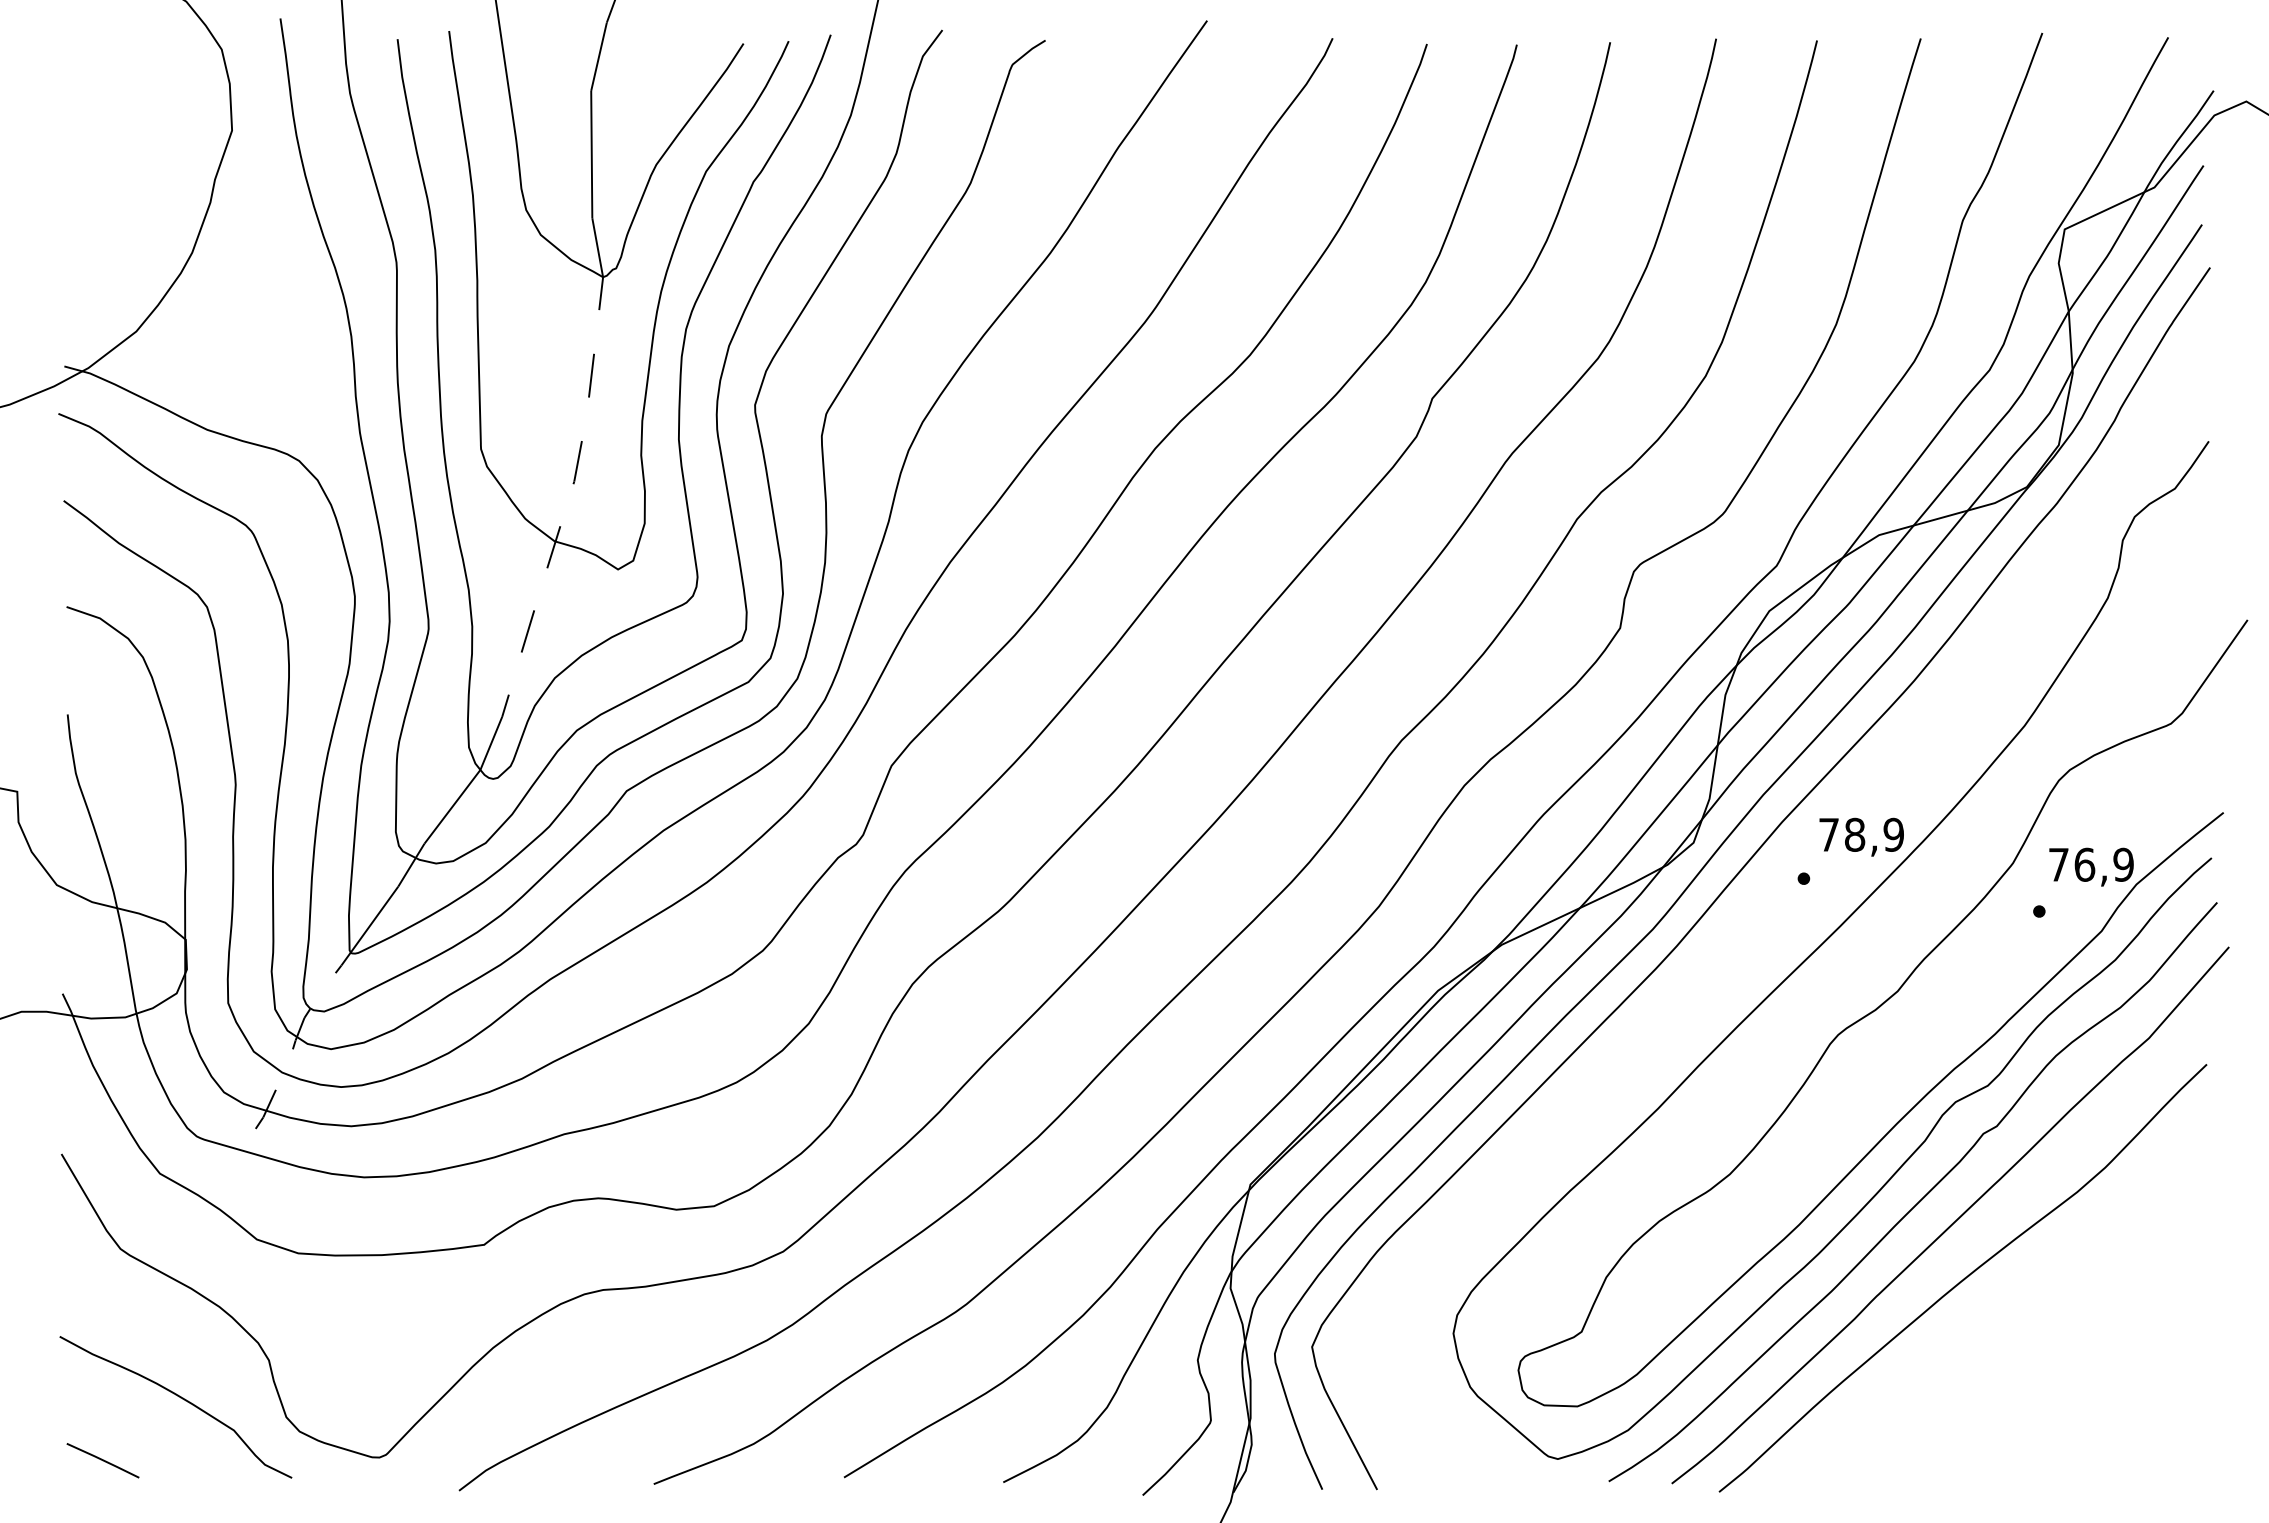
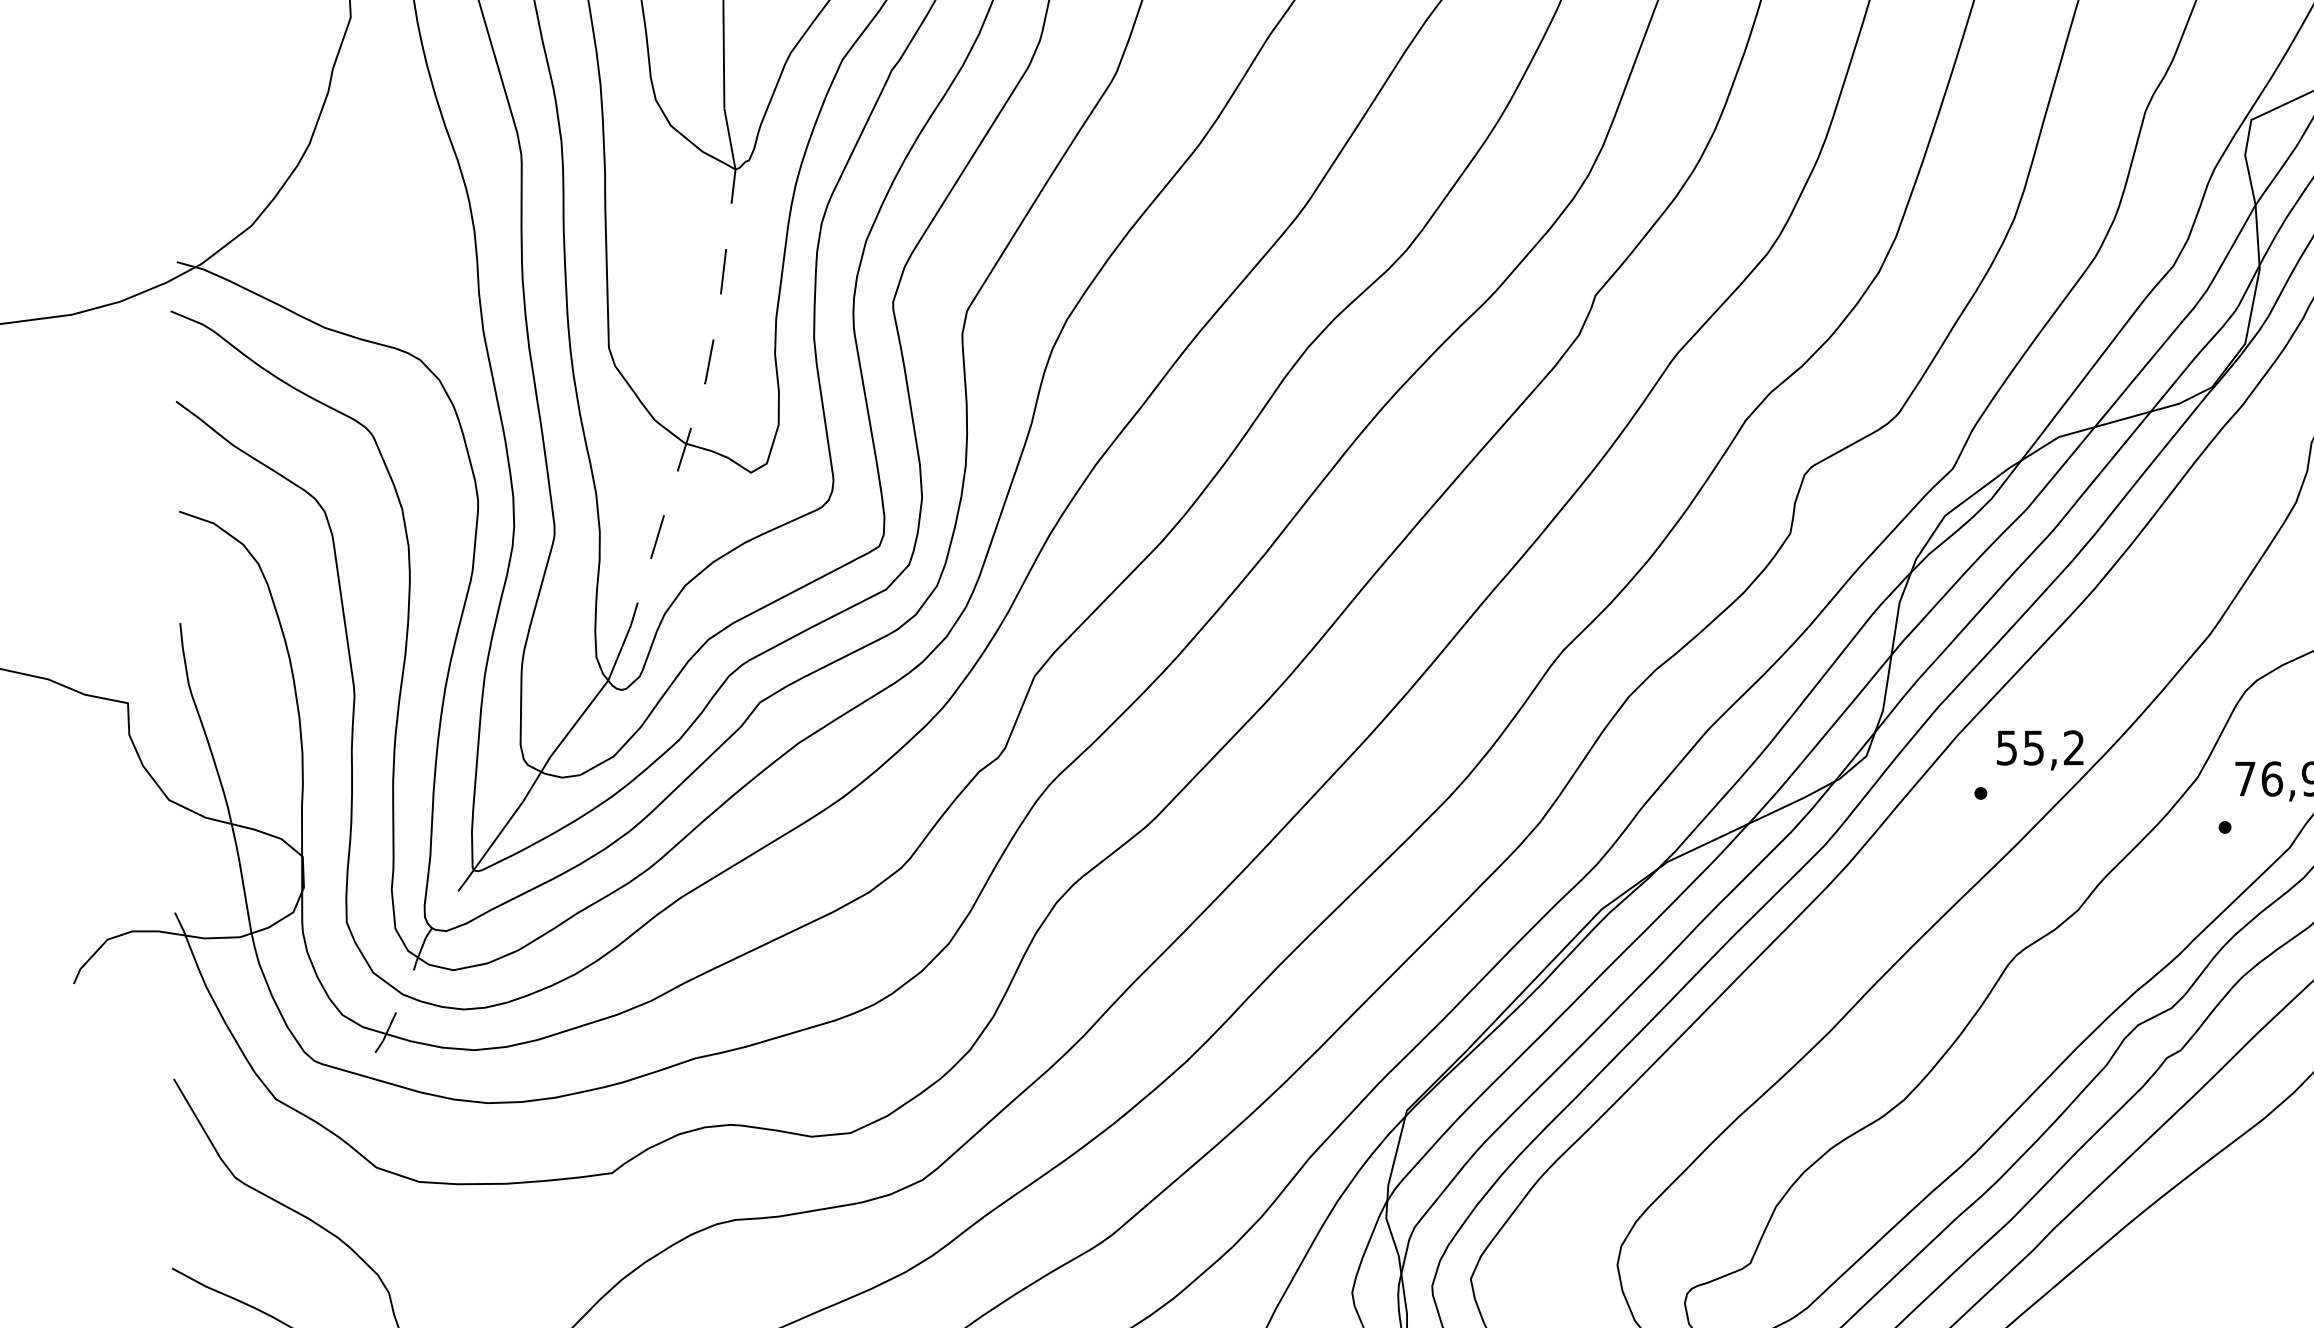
text: (1861, 834) -> (2040, 747), 78,9 -> 55,2

